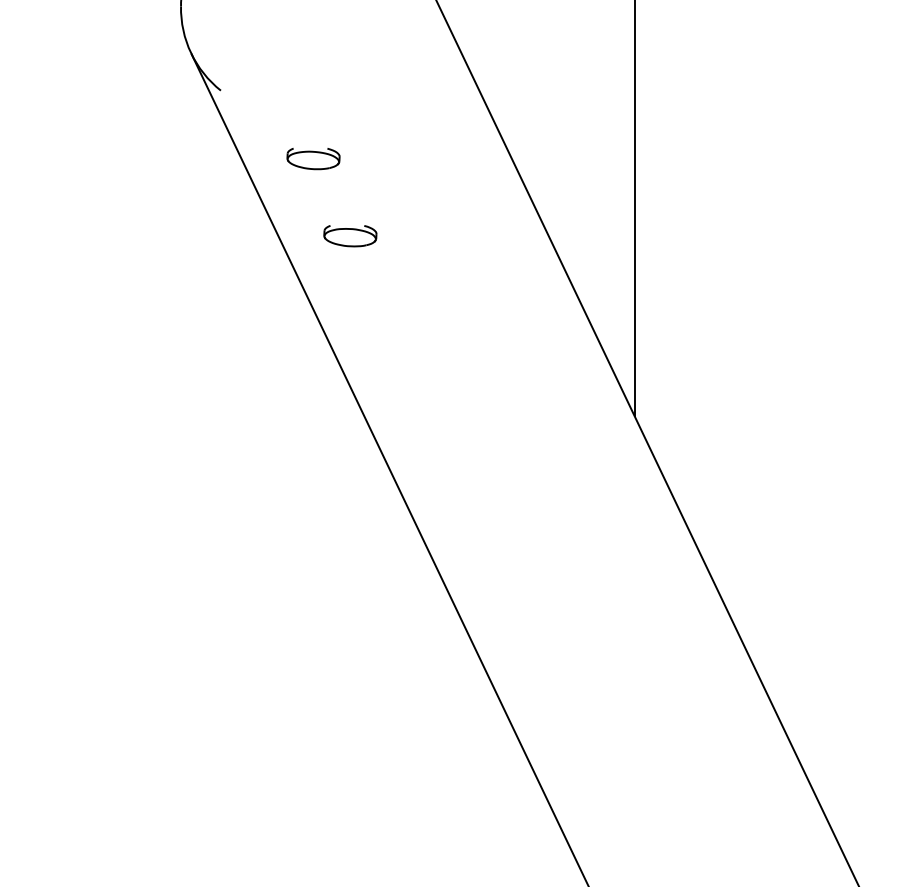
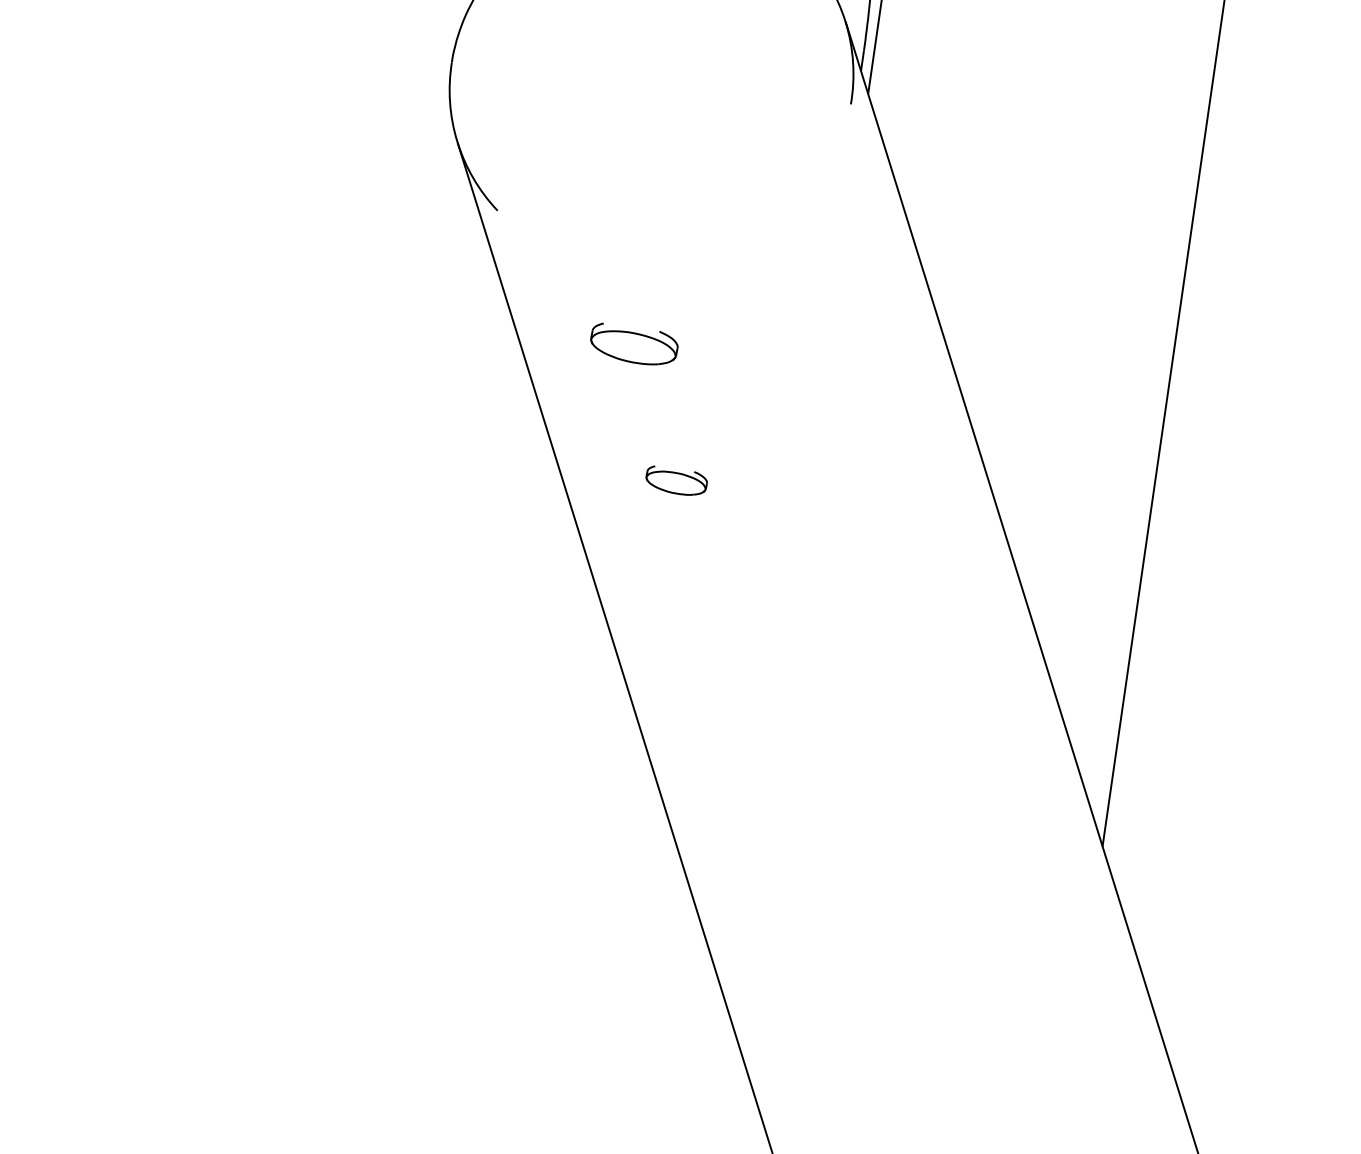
part: (350, 236) -> (676, 481), size x0.7

